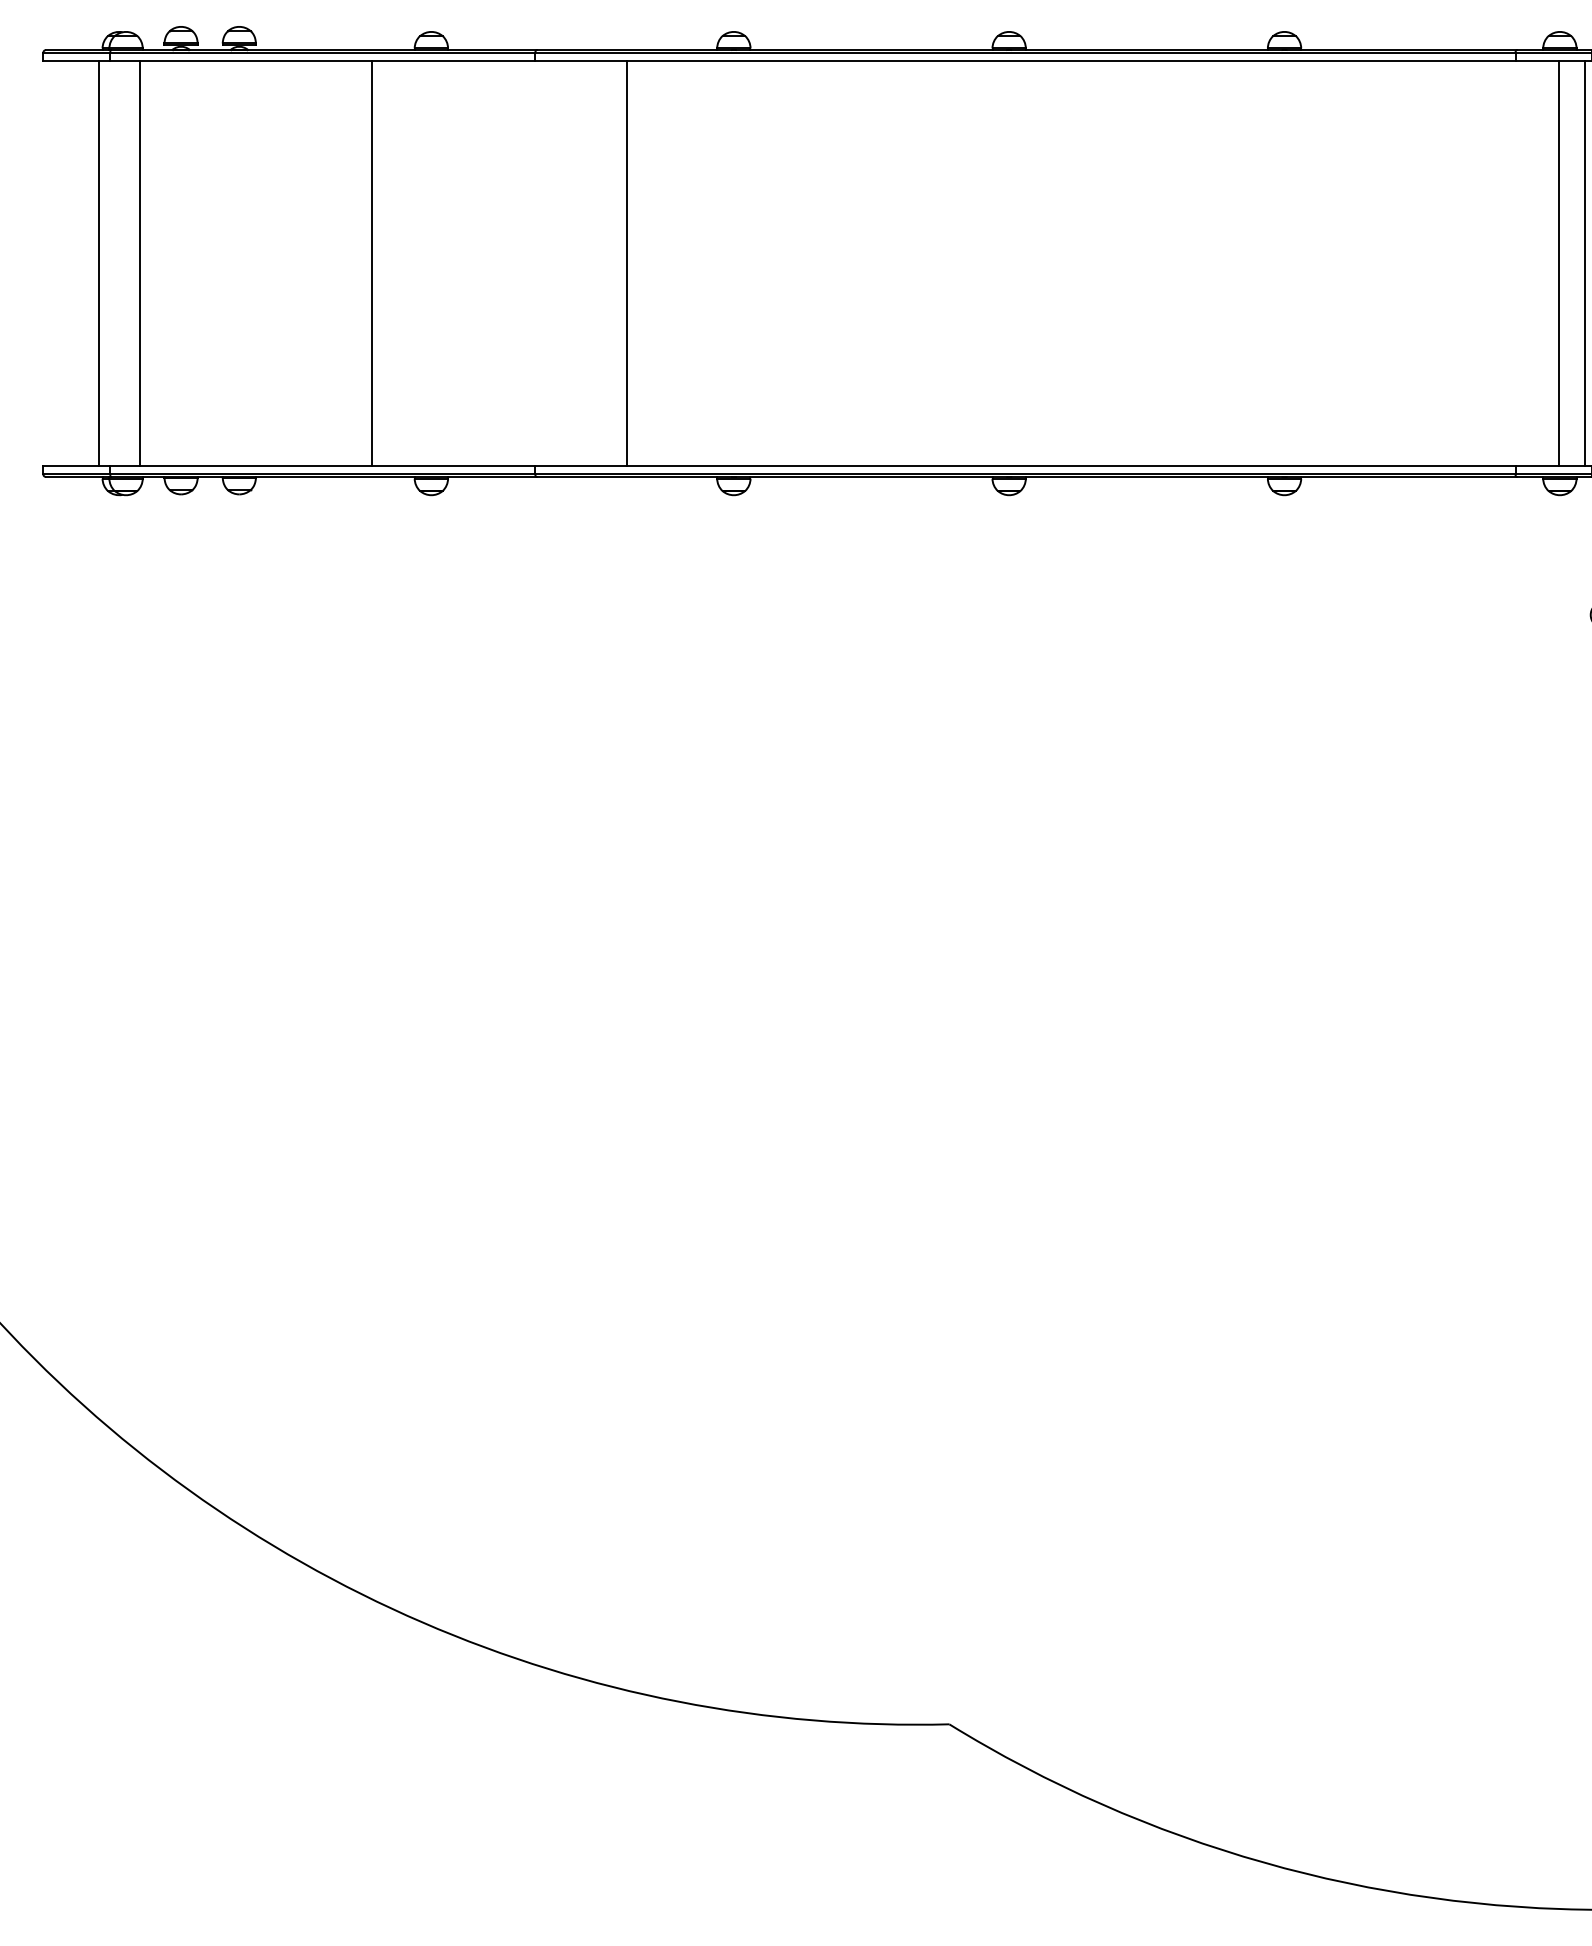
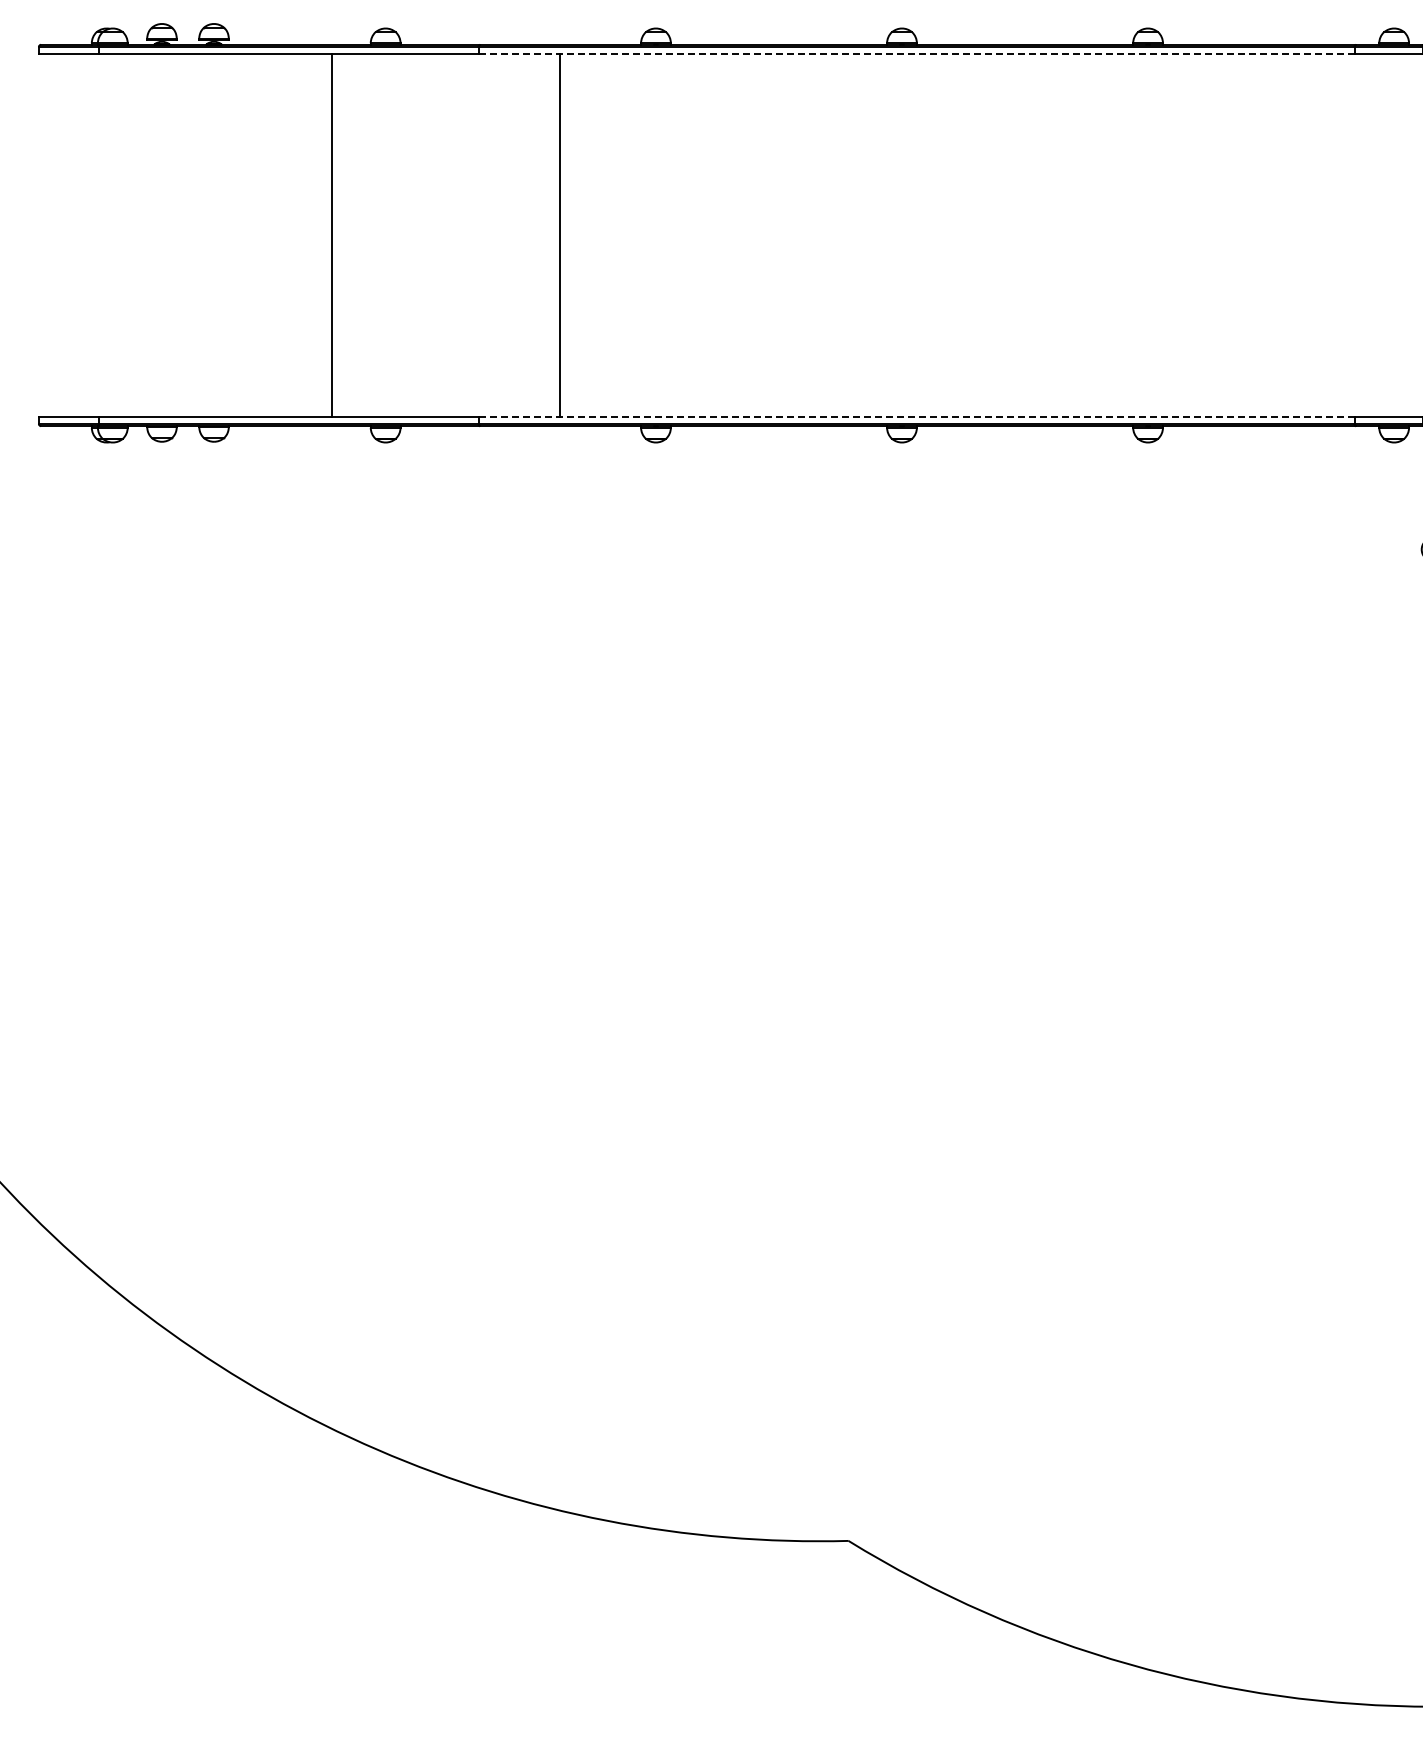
line: (1025, 61) -> (916, 54), solid -> dashed
line: (98, 263) -> (88, 235), removed
line: (140, 263) -> (125, 235), removed
line: (1559, 263) -> (1393, 235), removed
line: (1584, 263) -> (1416, 235), removed
line: (1025, 466) -> (916, 416), solid -> dashed

